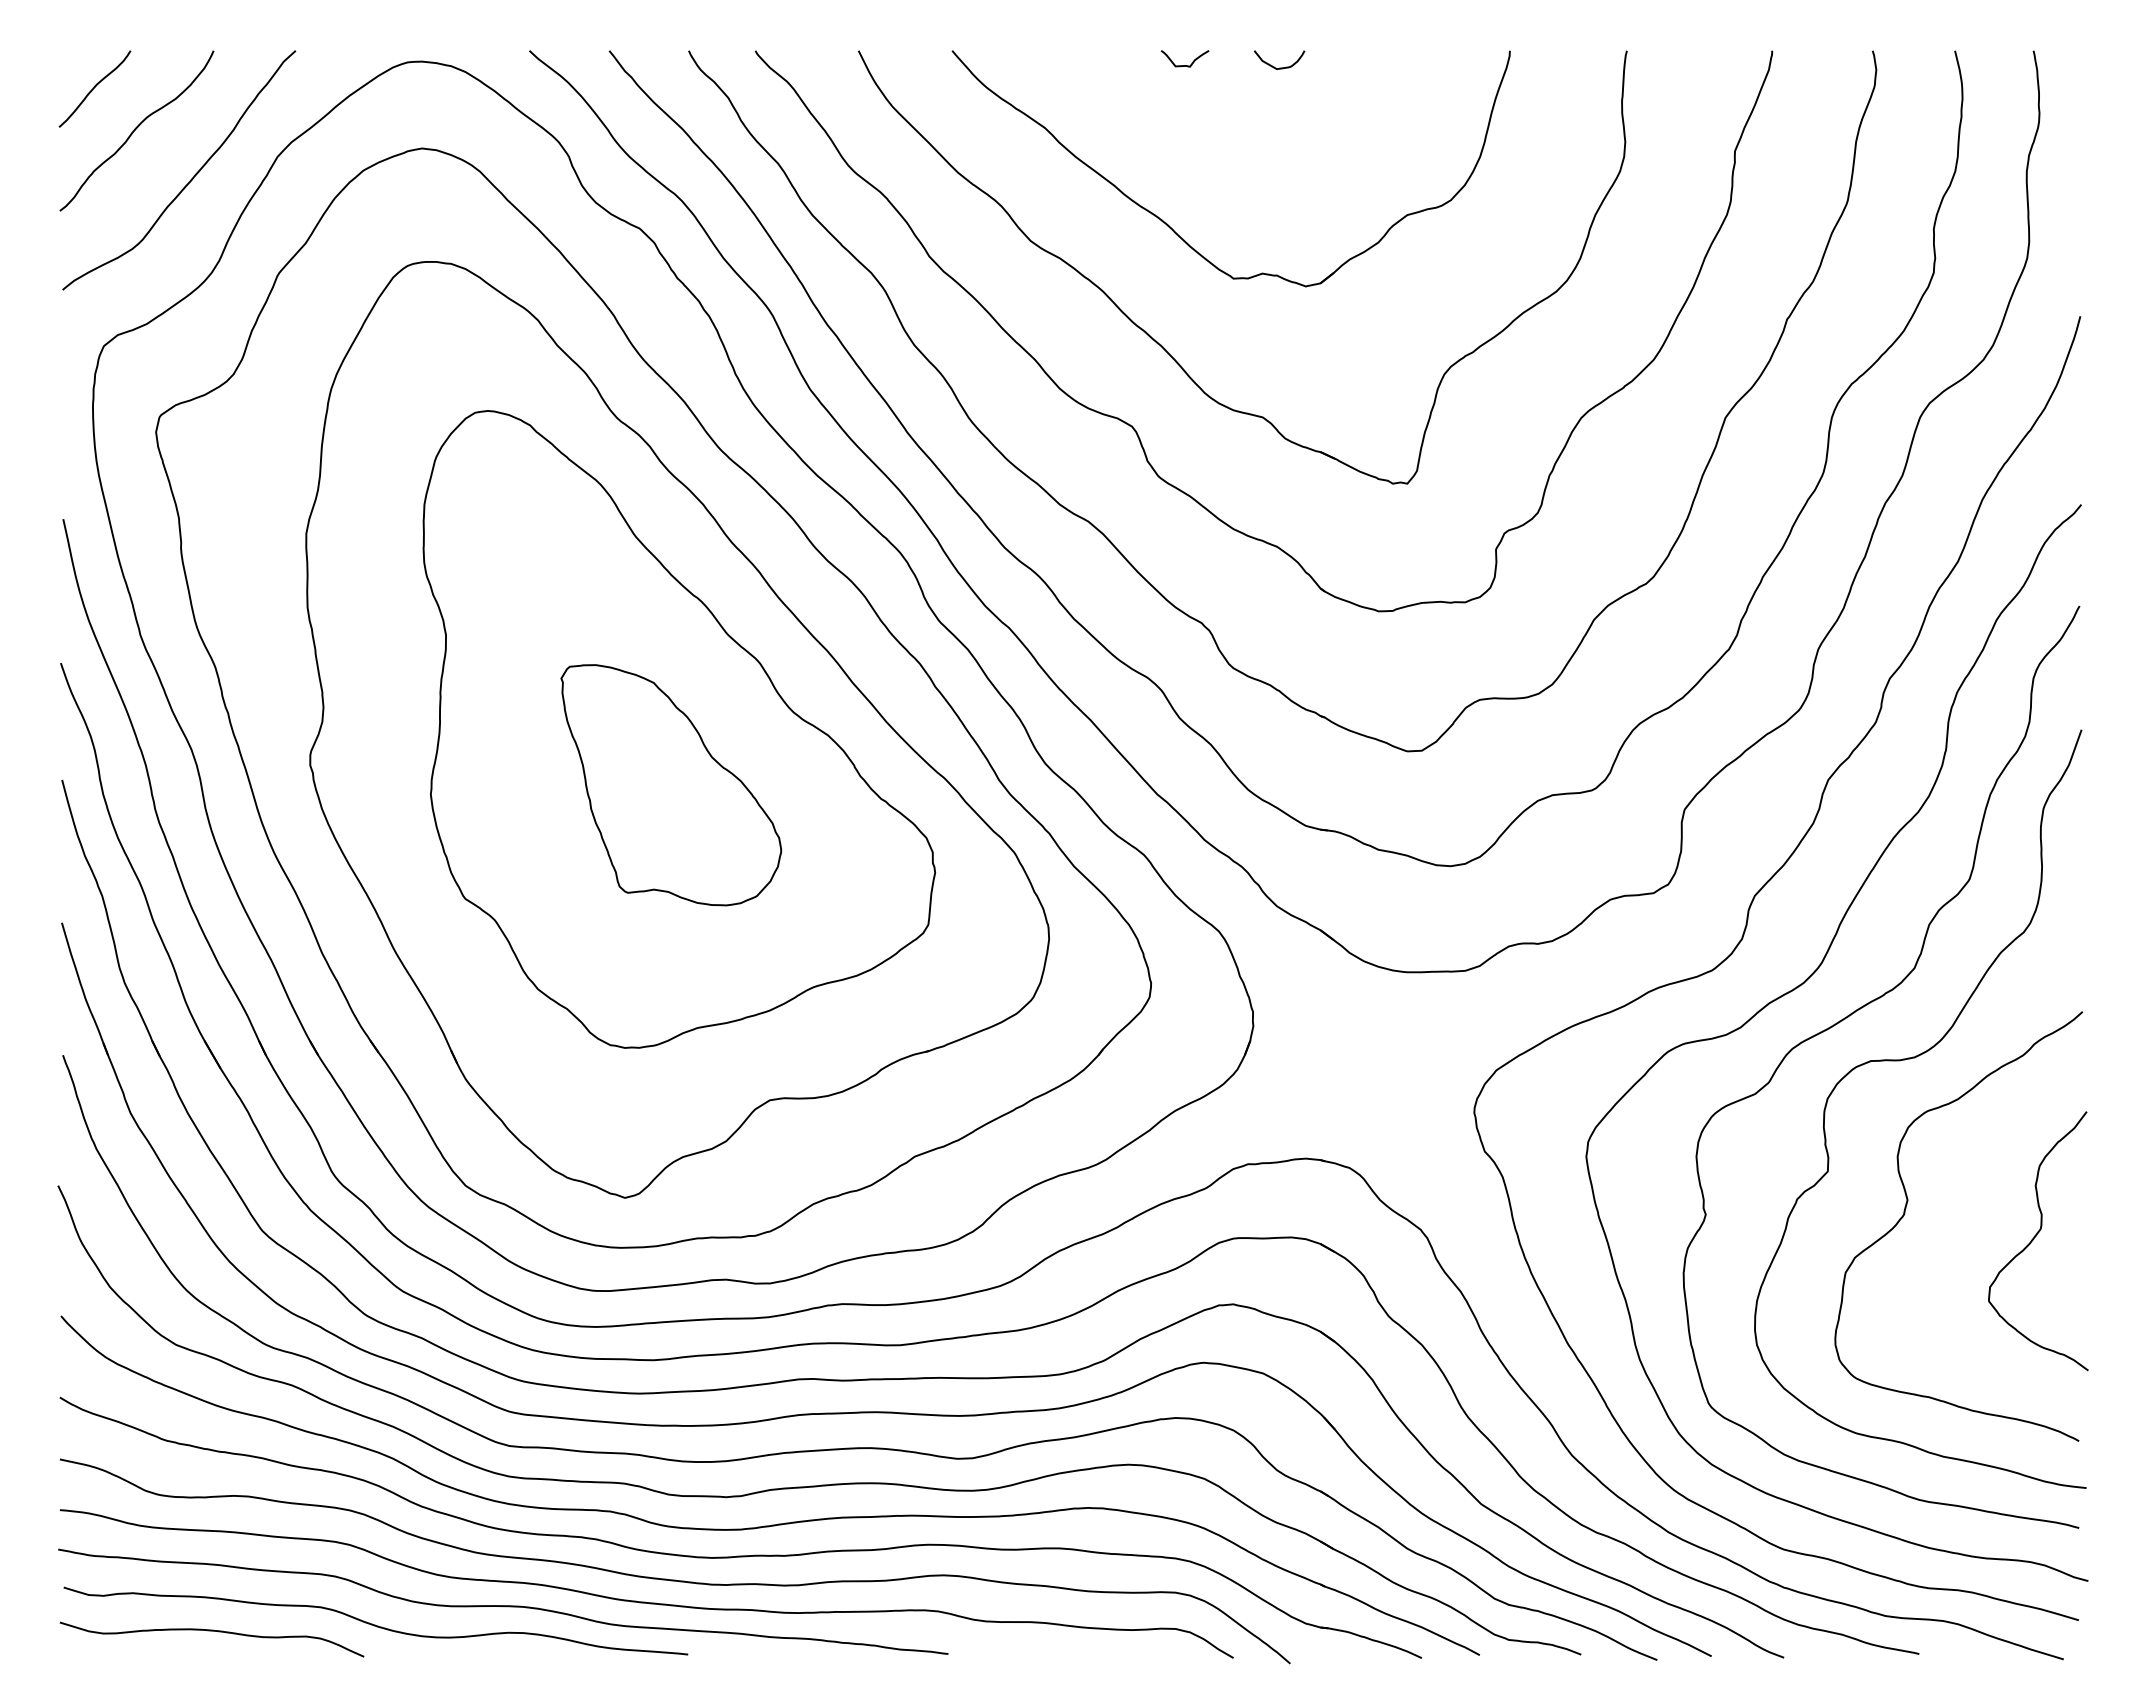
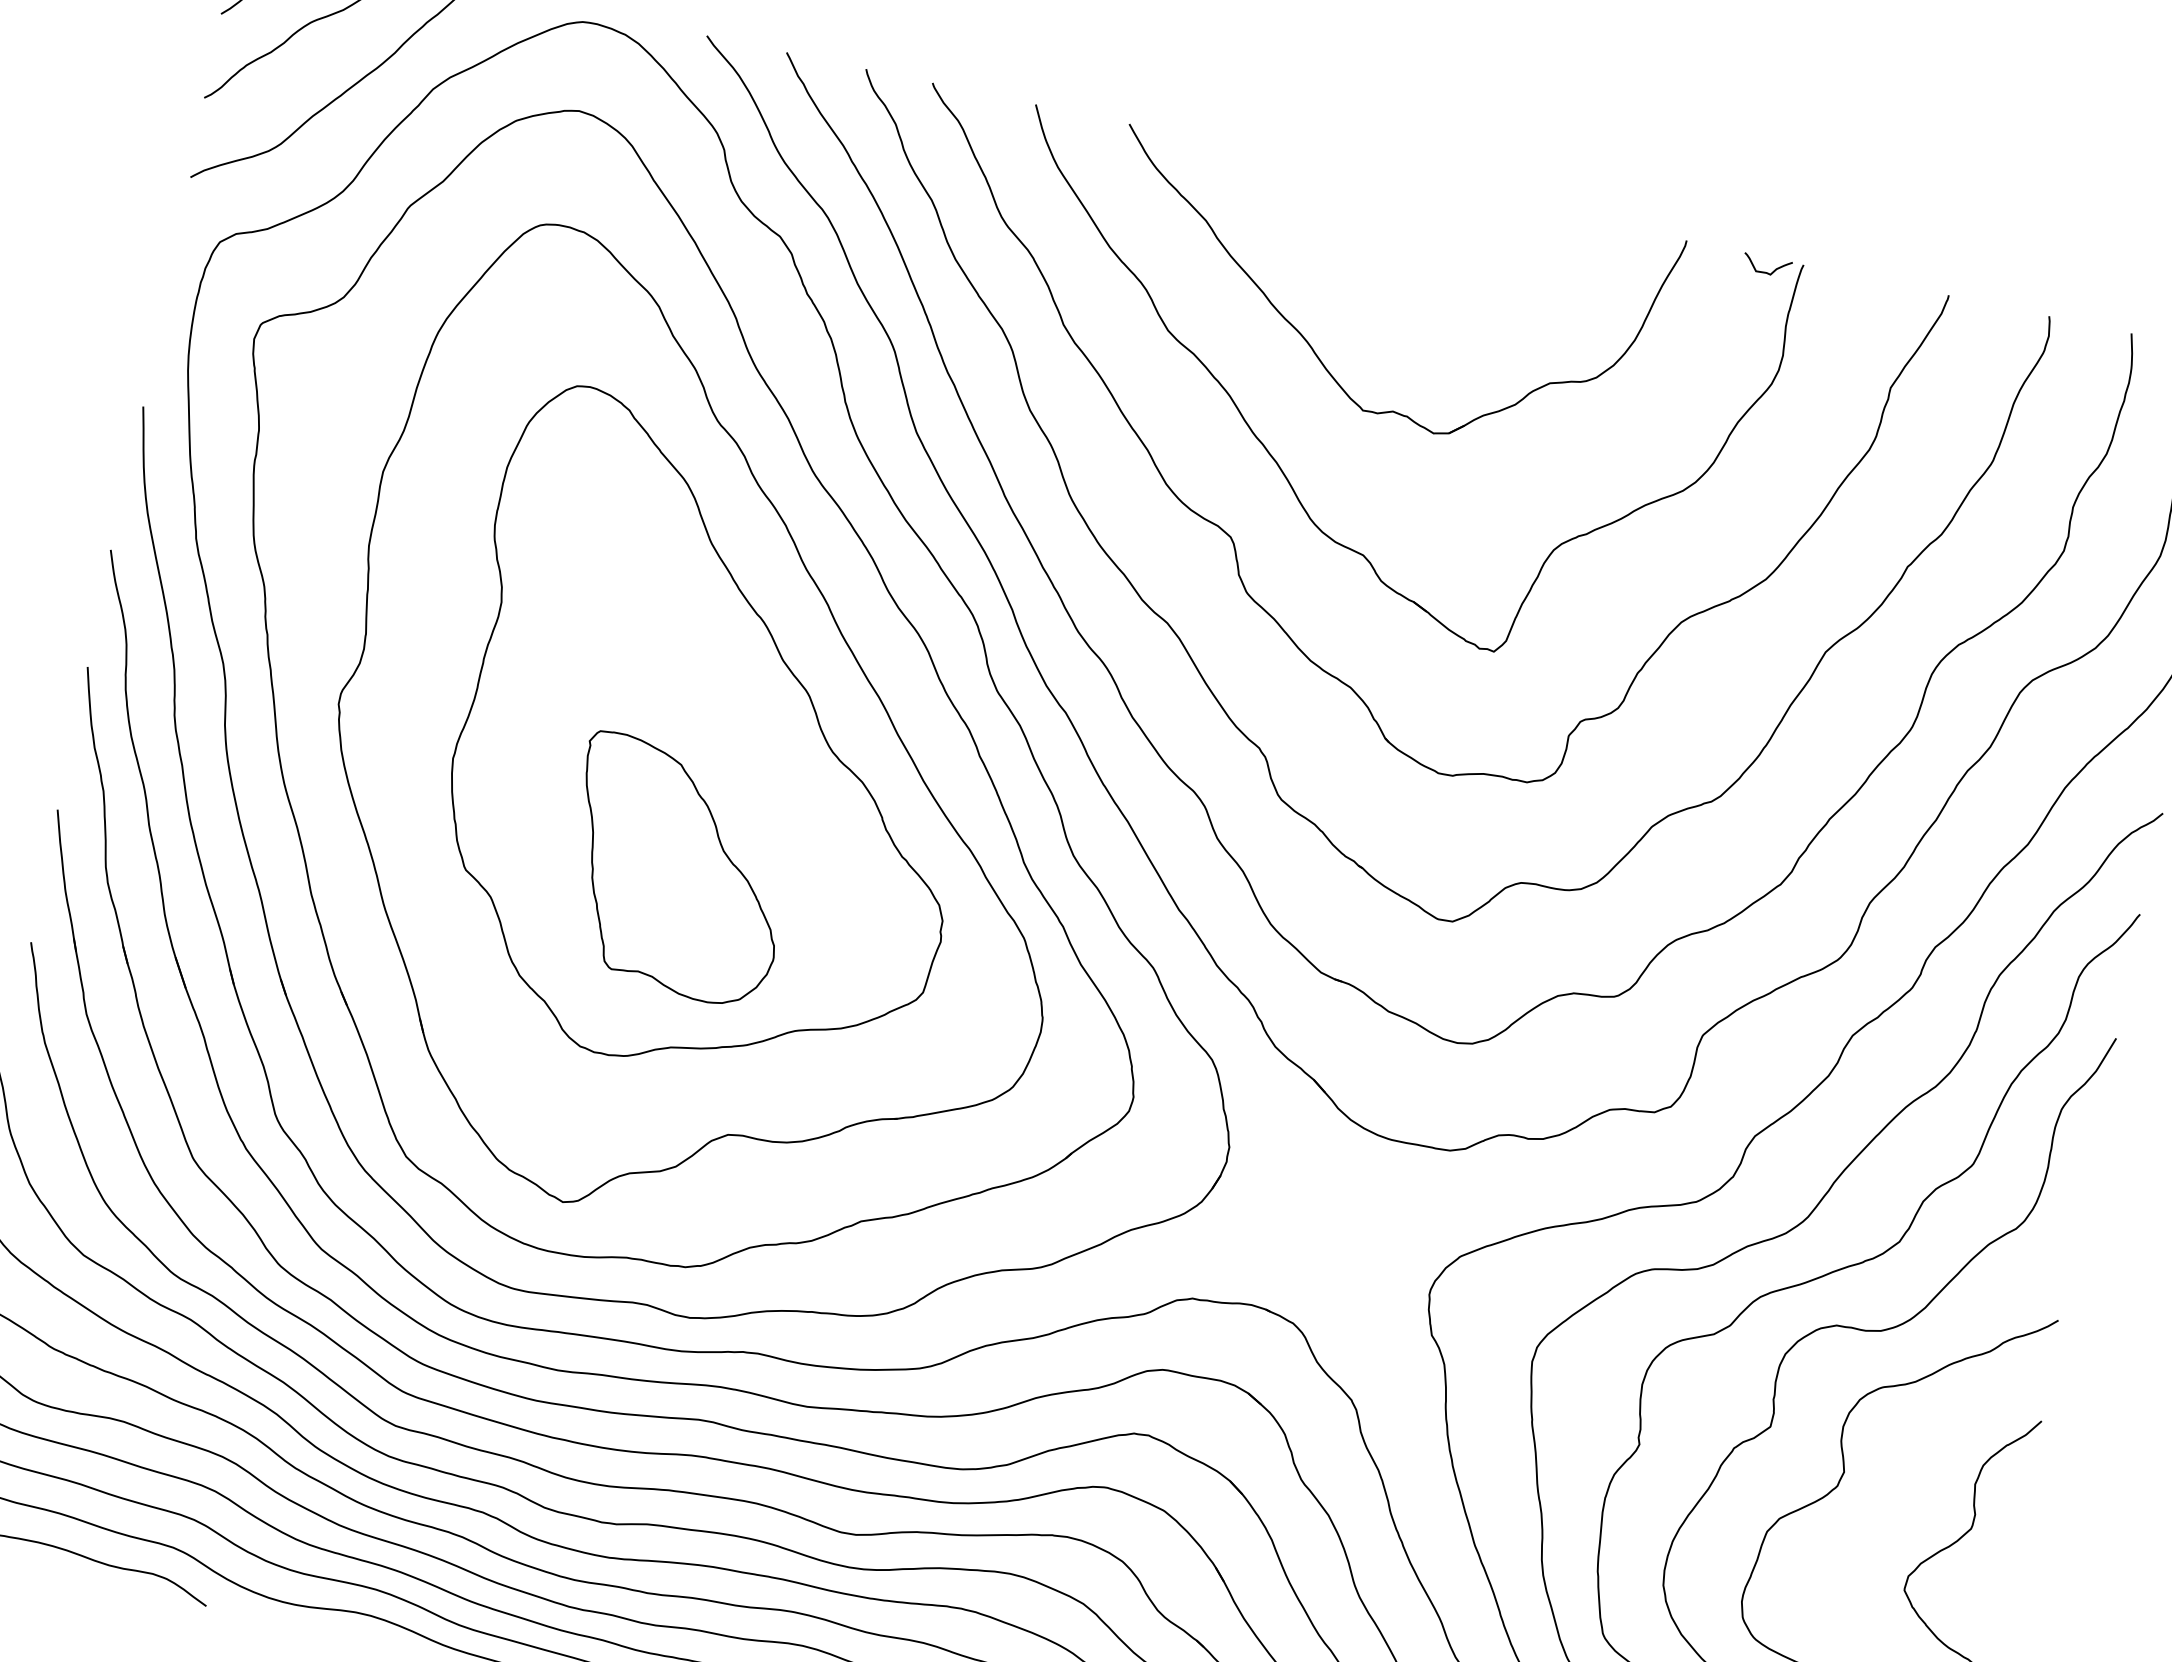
curve: (1185, 65) -> (1766, 272), moved
curve: (1279, 67) -> (1452, 209), removed
part: (671, 785) -> (677, 871), moved

